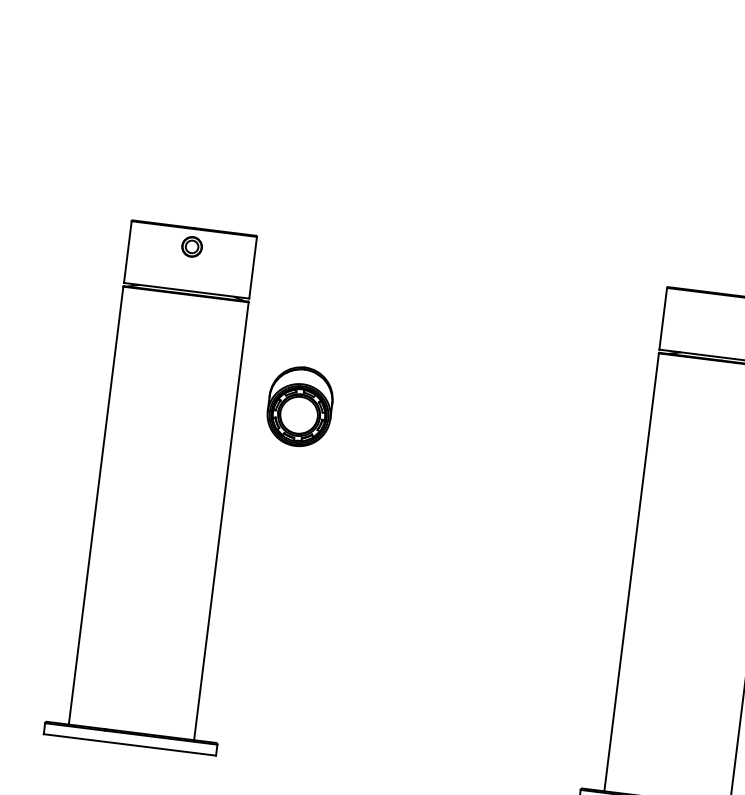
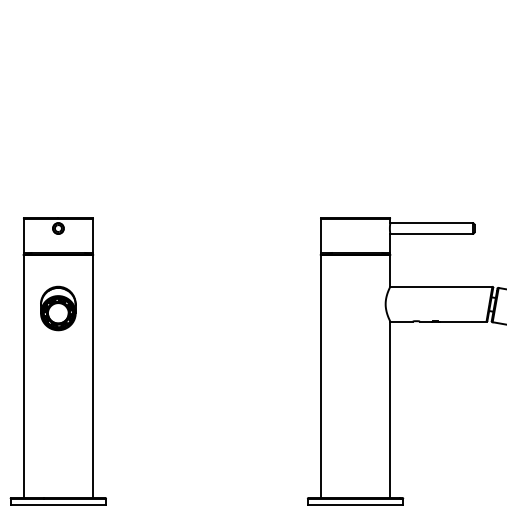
part: (300, 406) -> (58, 308), moved

